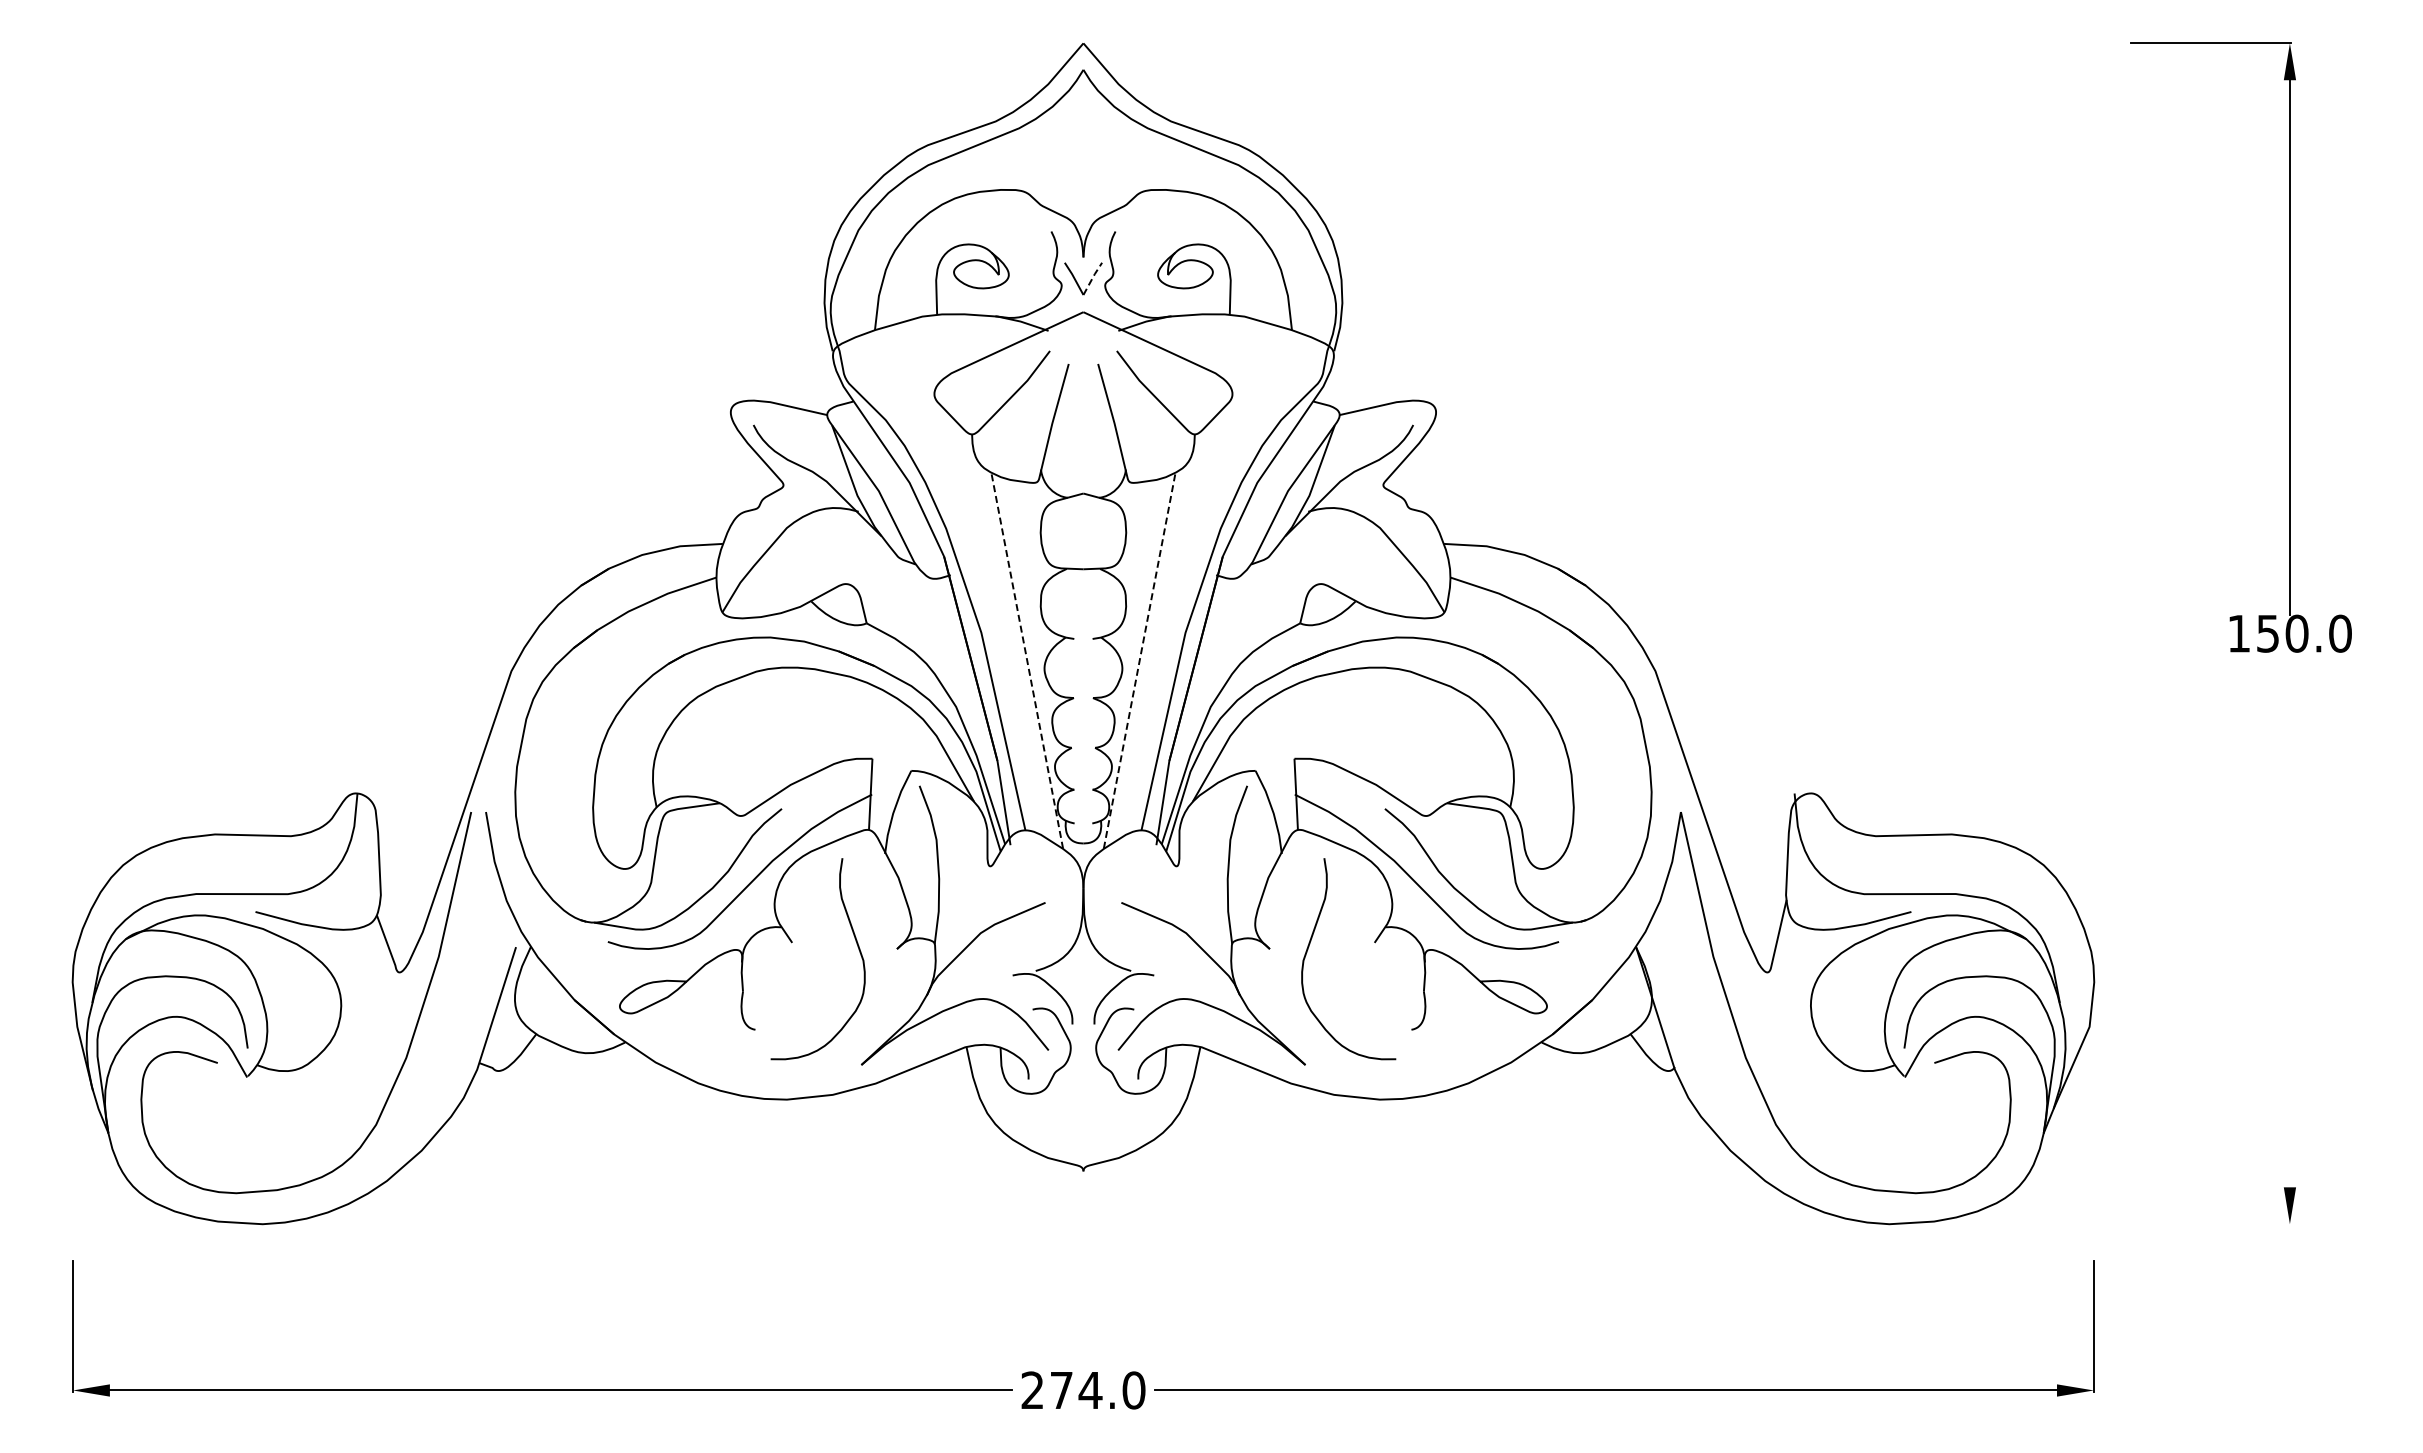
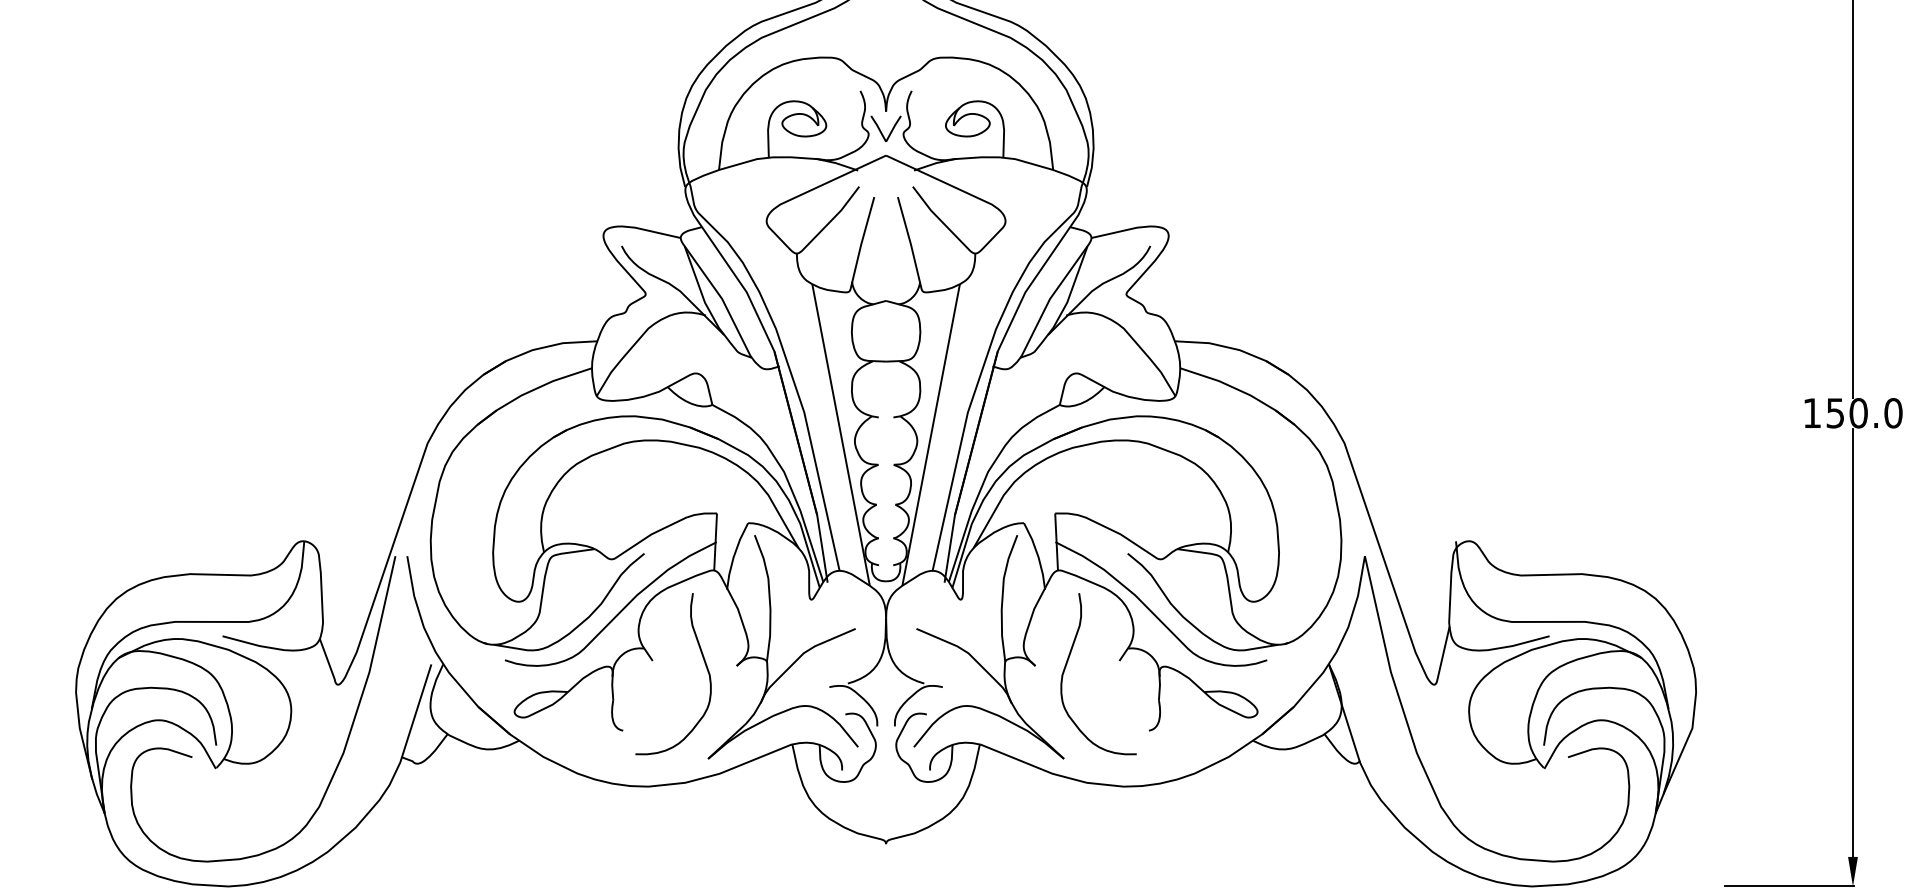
line: (1092, 277) -> (893, 127), dashed -> solid
line: (1027, 660) -> (841, 434), dashed -> solid
line: (1139, 660) -> (931, 434), dashed -> solid
line: (2289, 919) -> (1852, 642), added
line: (2210, 1224) -> (1789, 886), added

